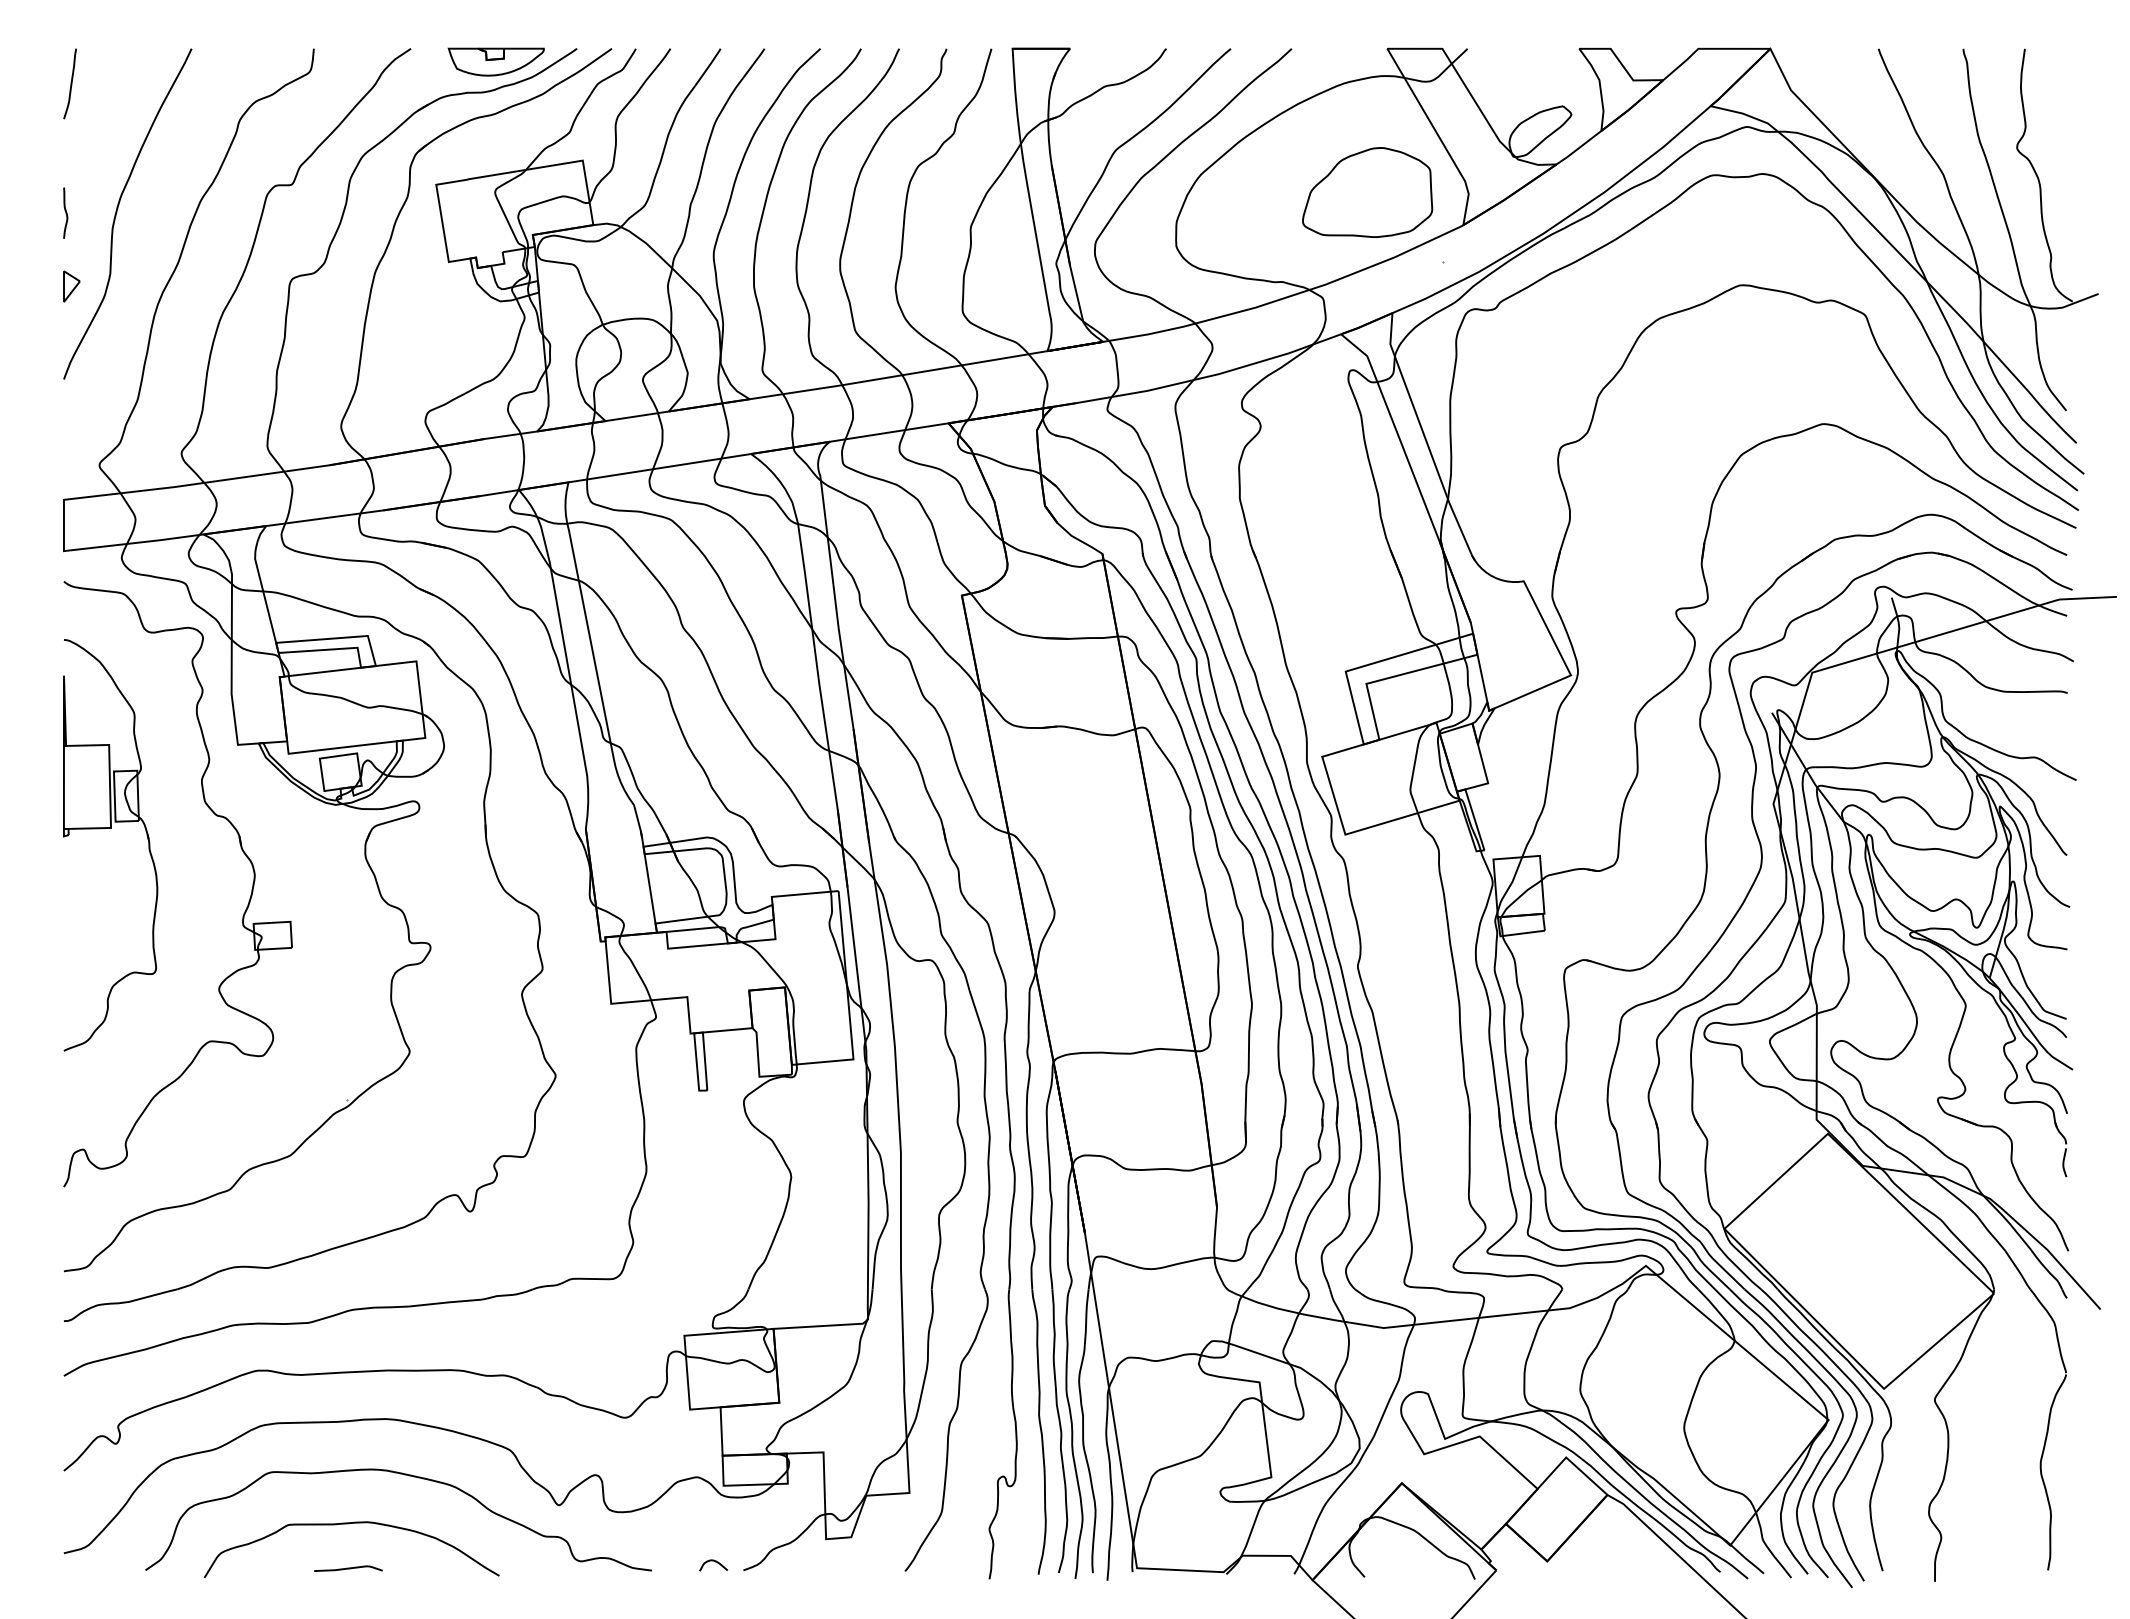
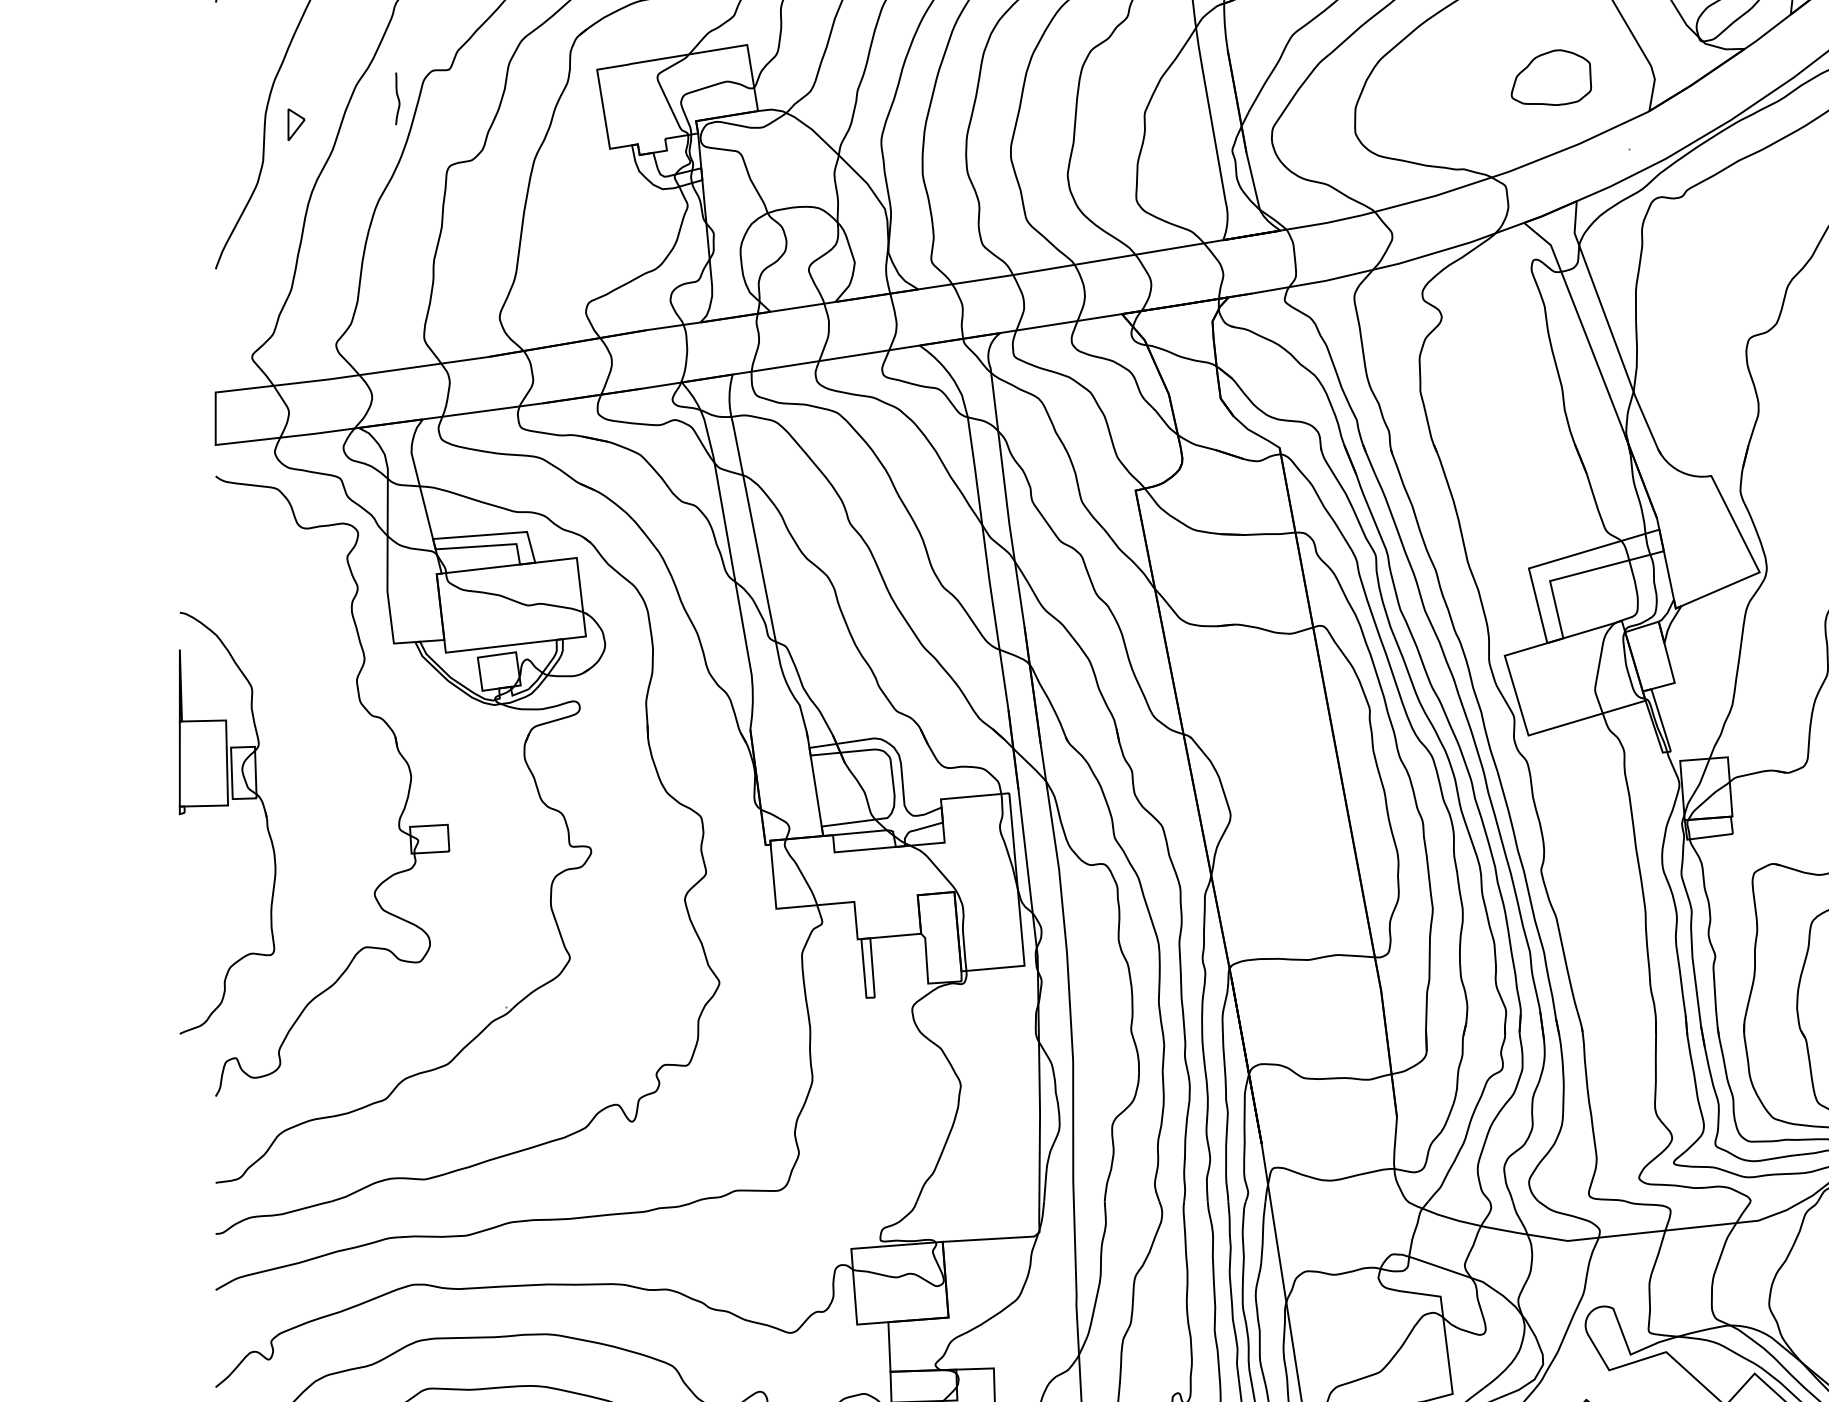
part: (1367, 192) -> (1551, 77), size x0.6
curve: (65, 212) -> (397, 98), moved
part: (71, 286) -> (296, 124), moved
part: (110, 828) -> (227, 806), moved

